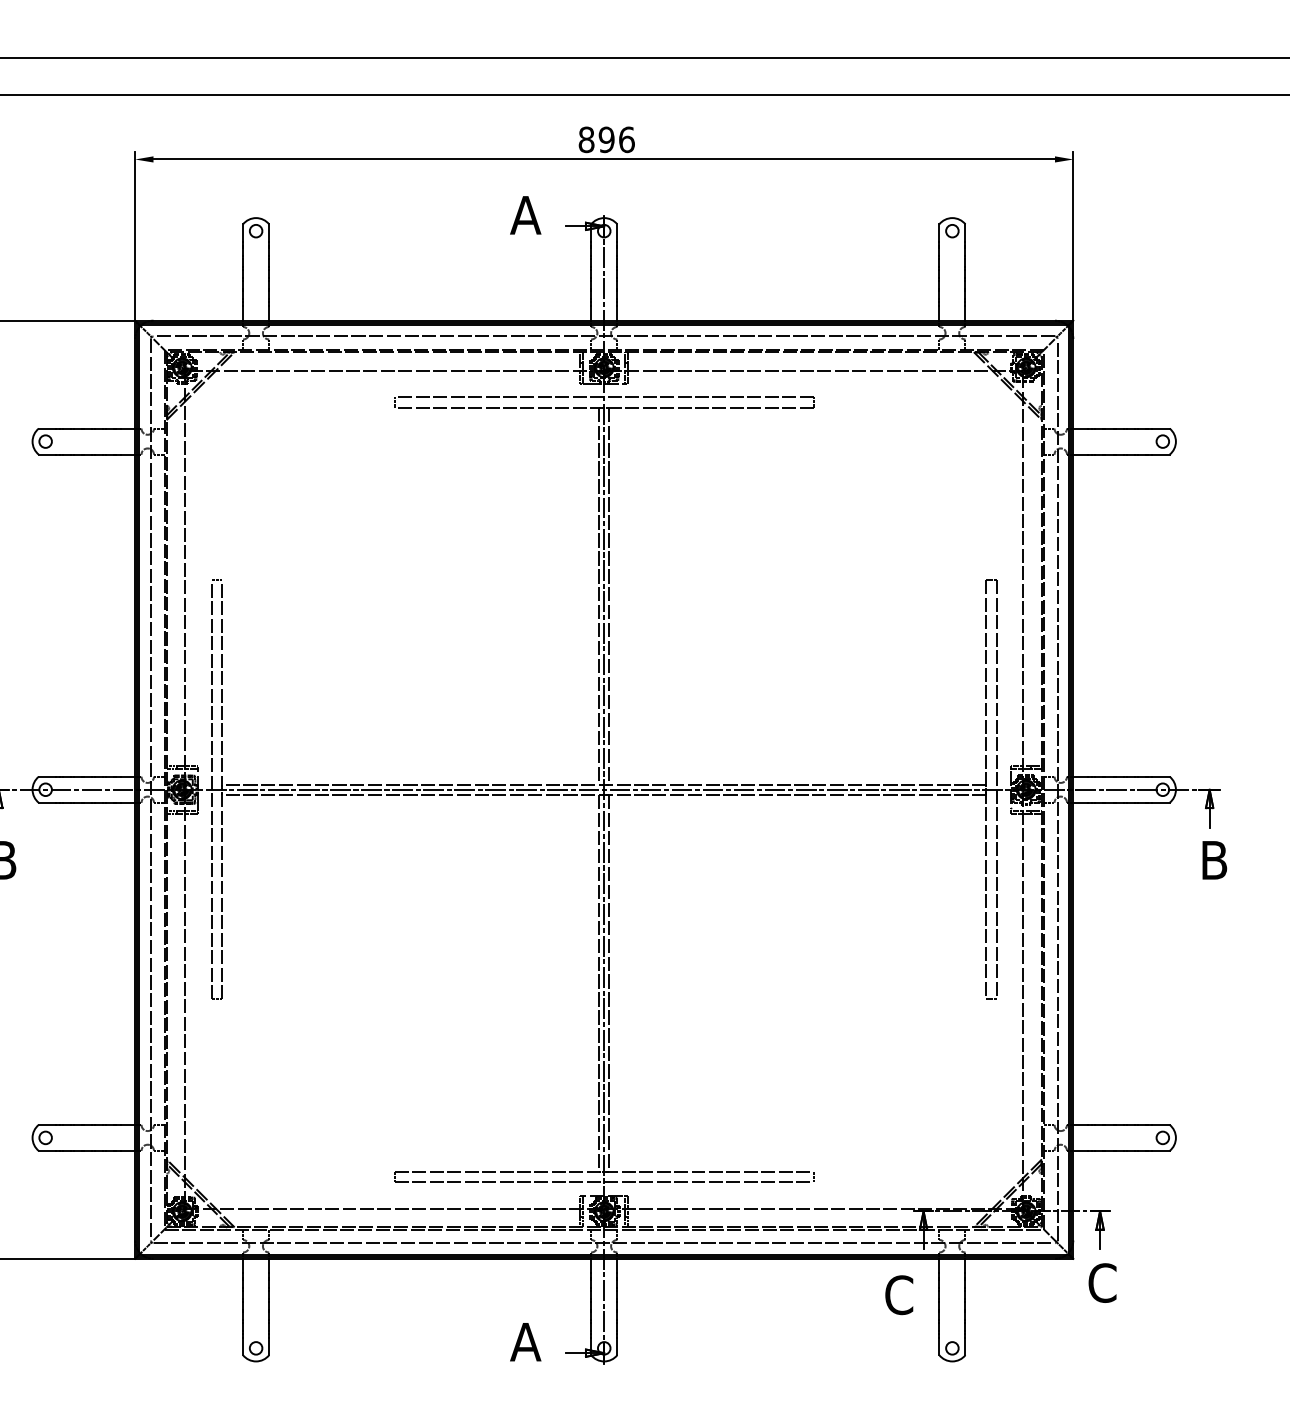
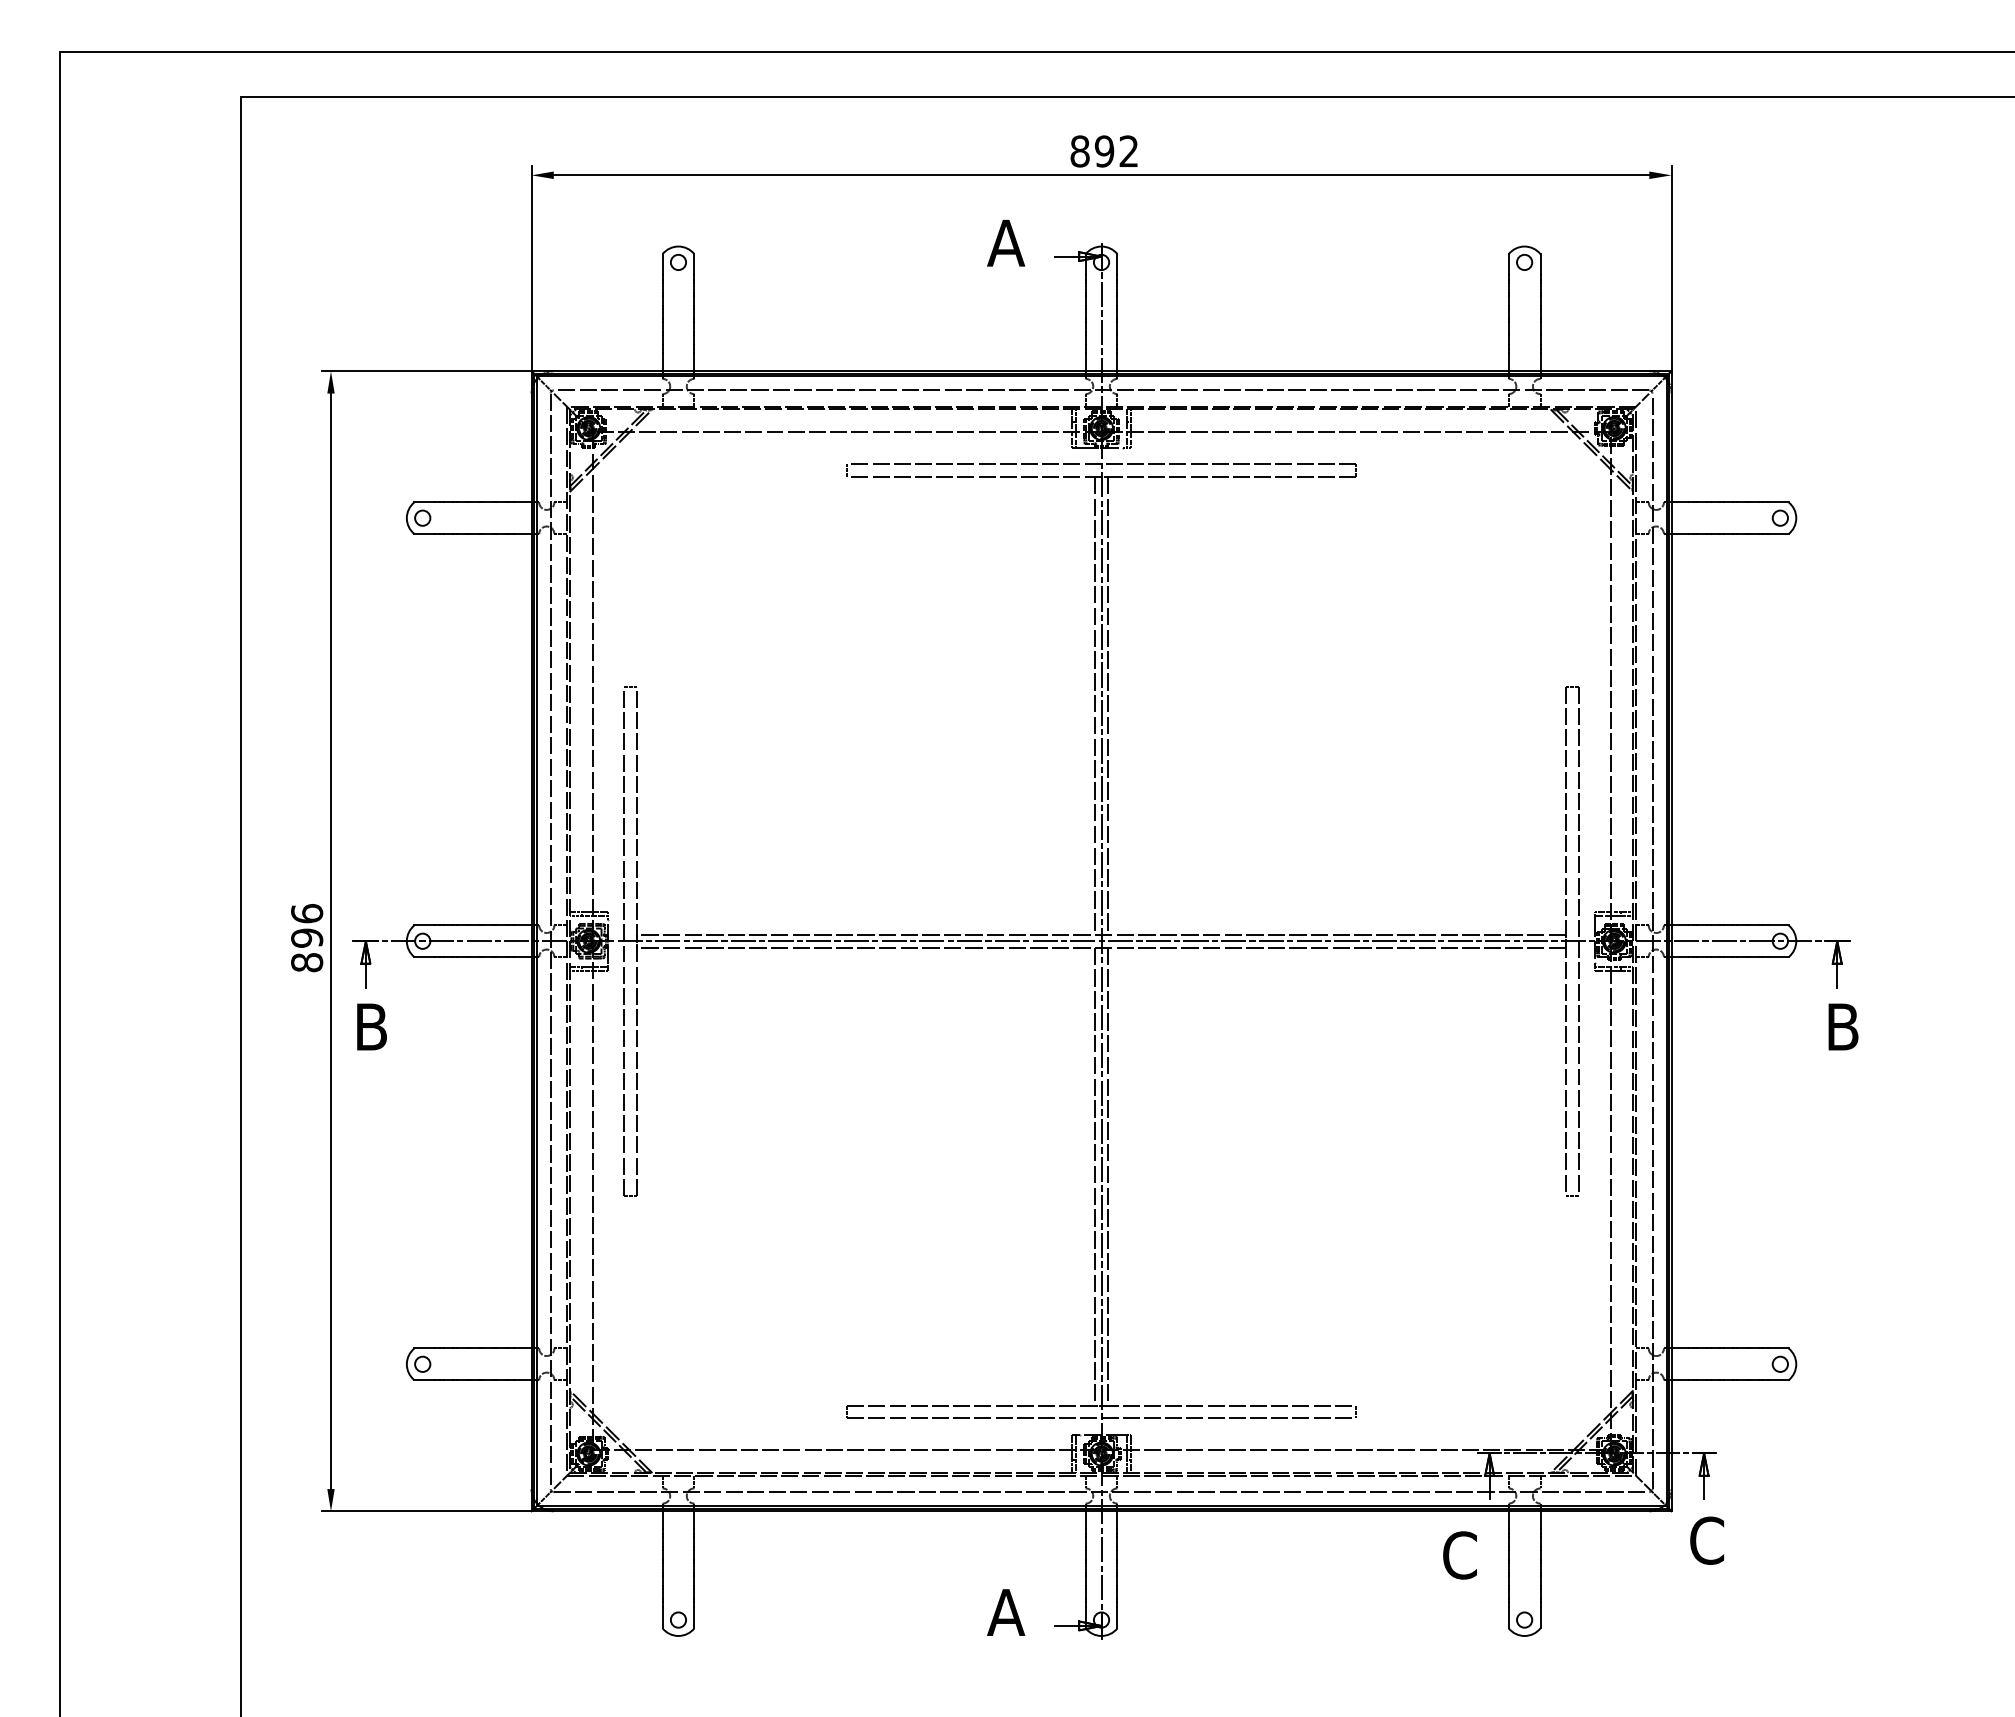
text: (626, 139) -> (1128, 151), 896 -> 892

